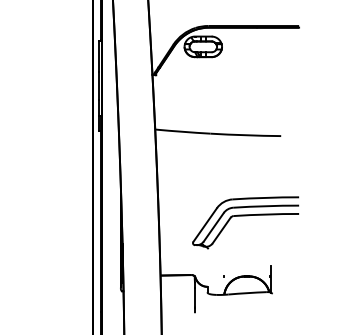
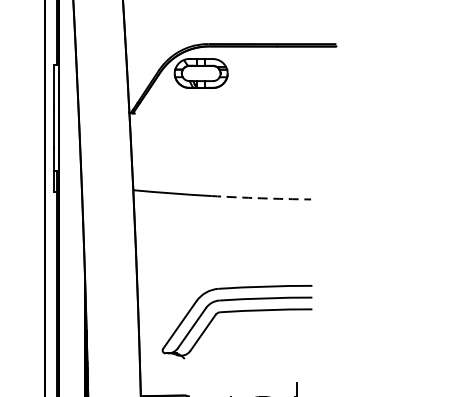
arc: (245, 135) -> (260, 198), solid -> dashed
part: (245, 222) -> (236, 321), moved

